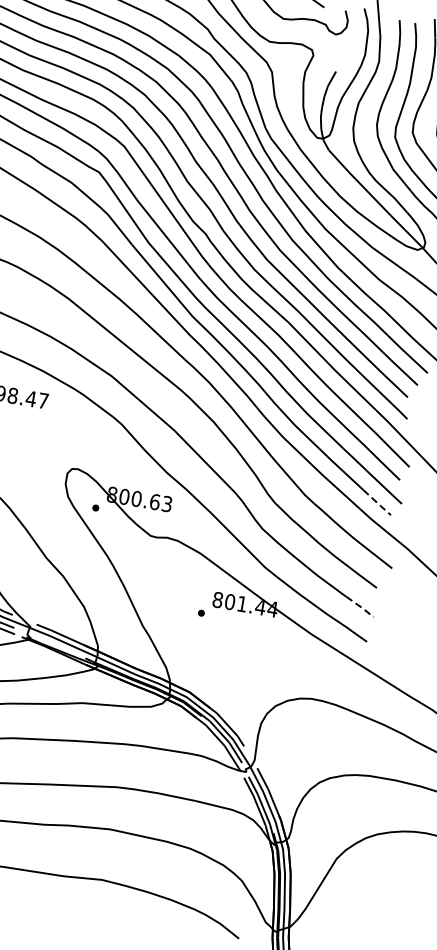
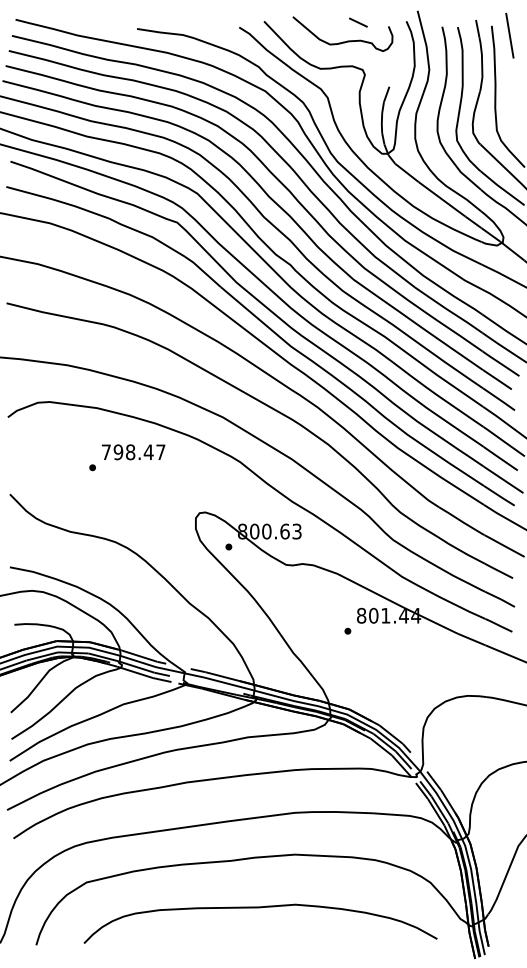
line: (378, 503) -> (500, 496), dashed -> solid
line: (360, 607) -> (500, 599), dashed -> solid

